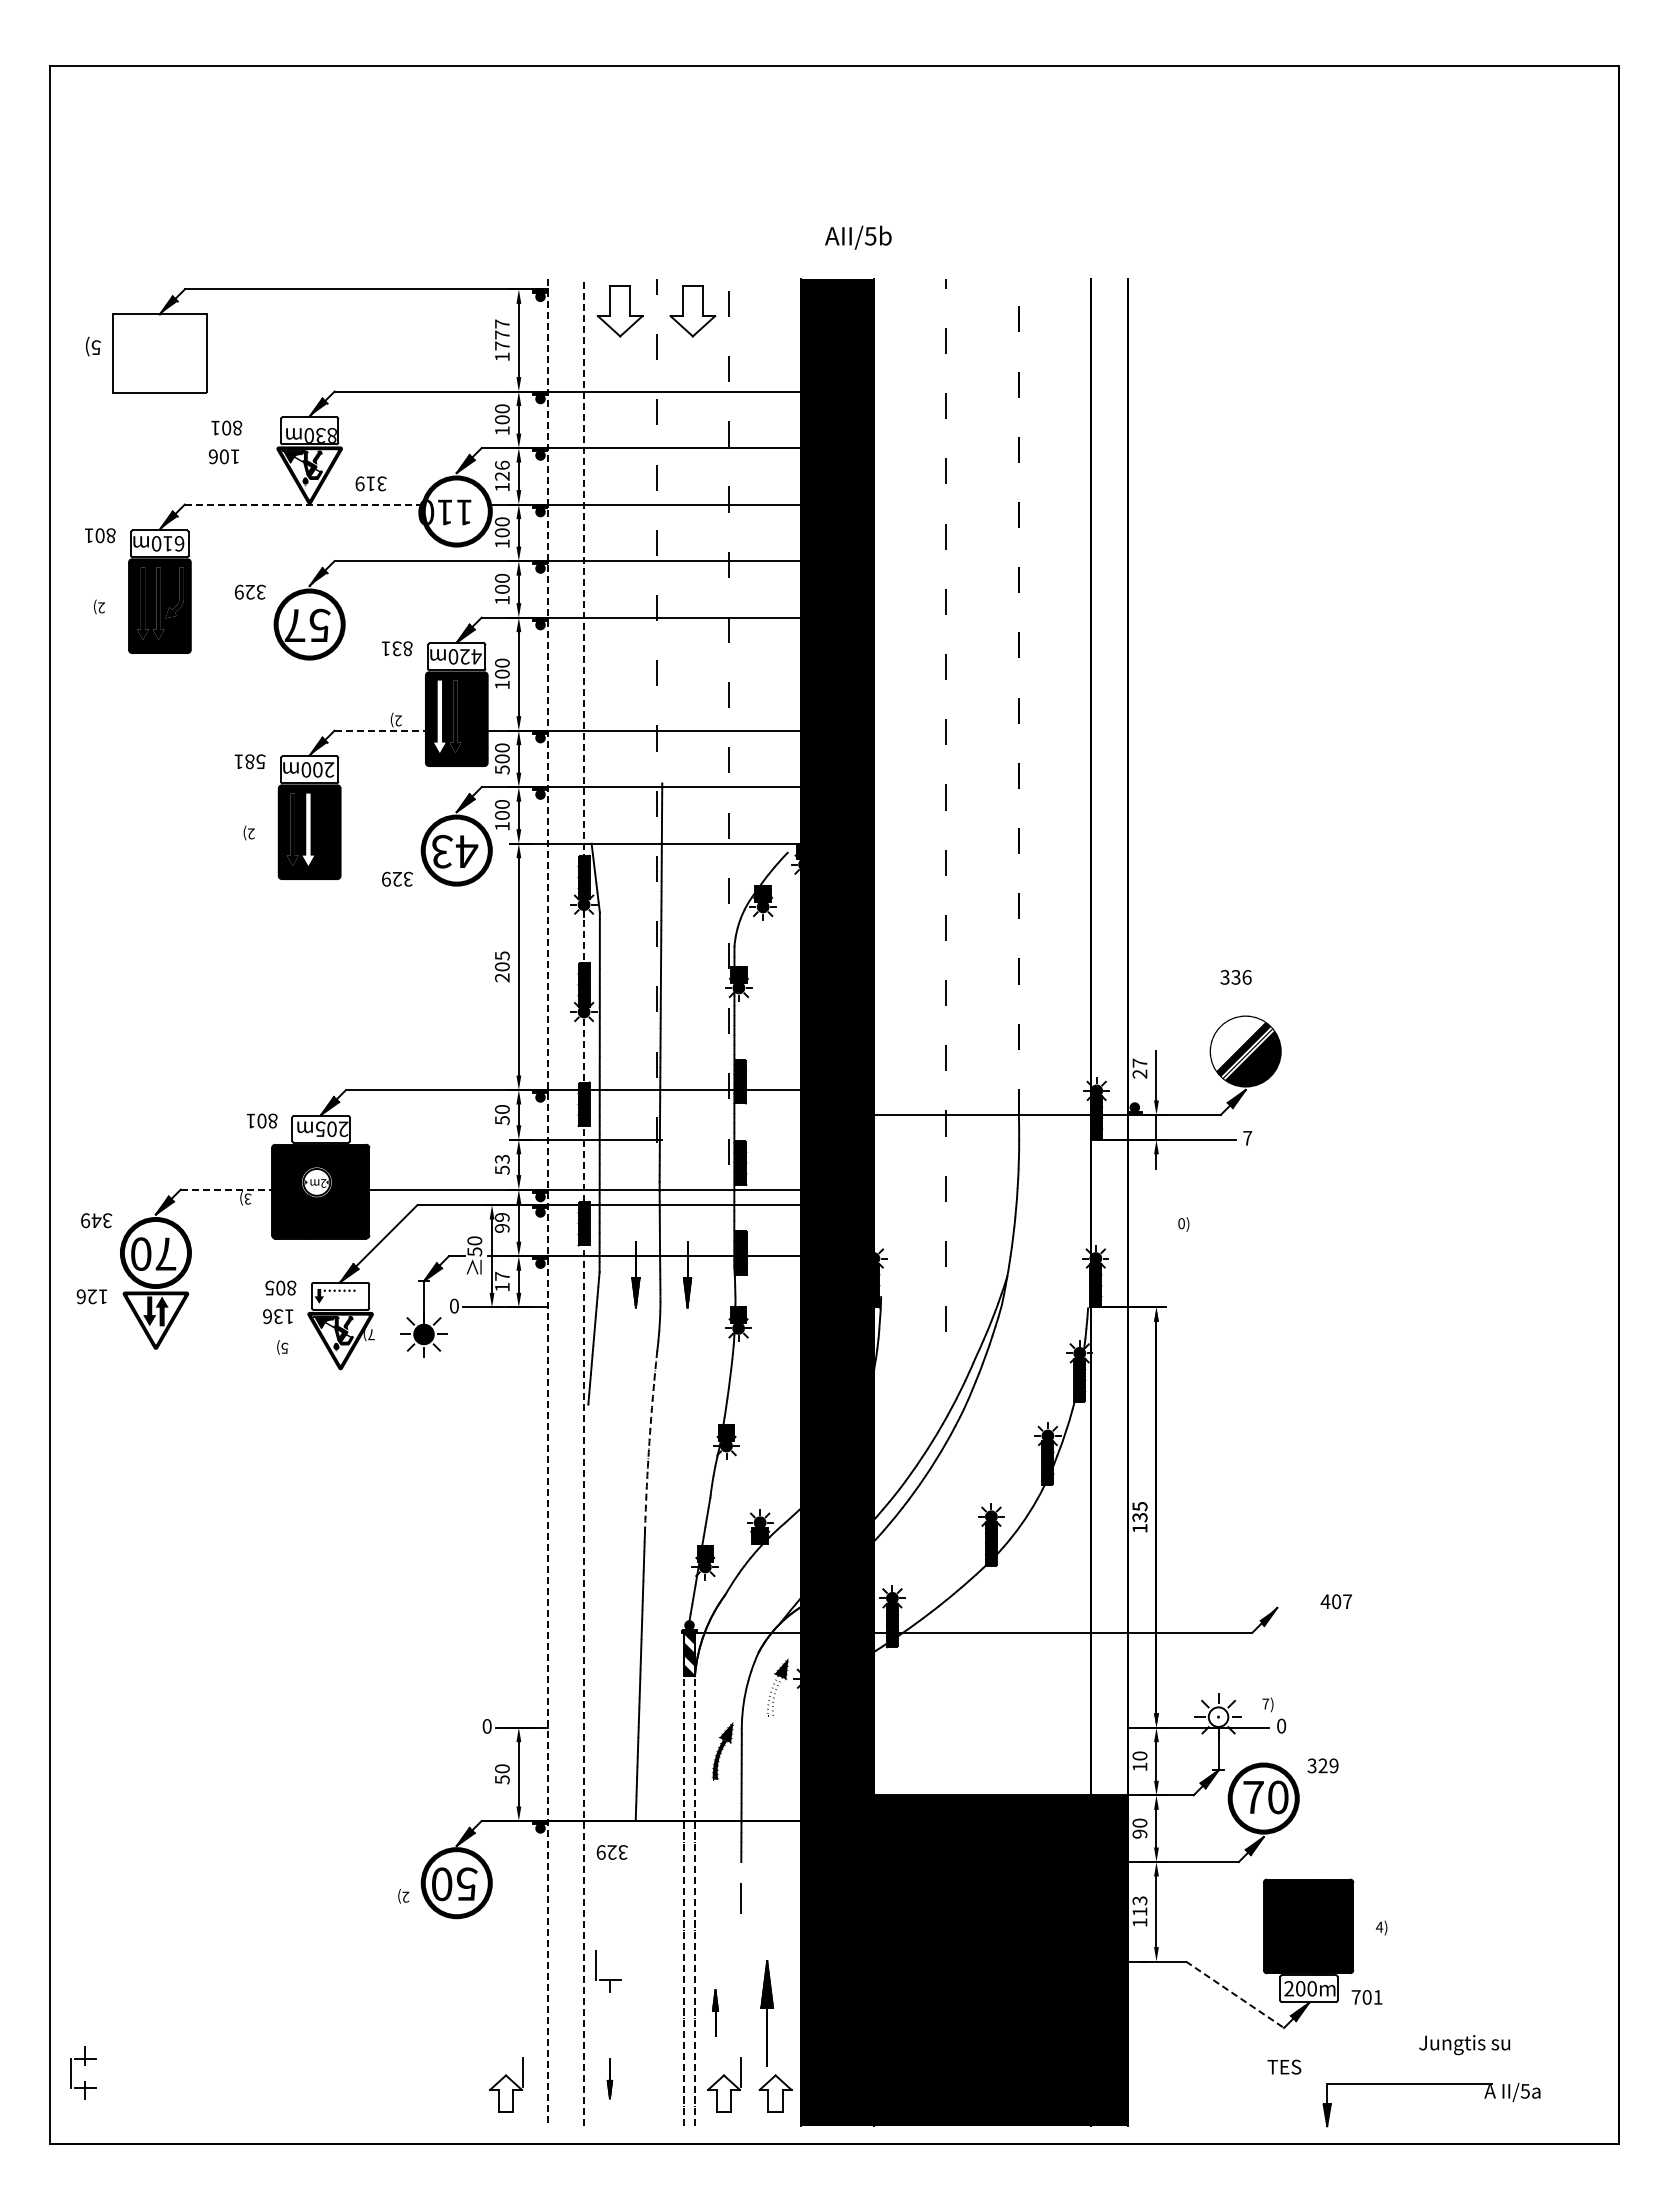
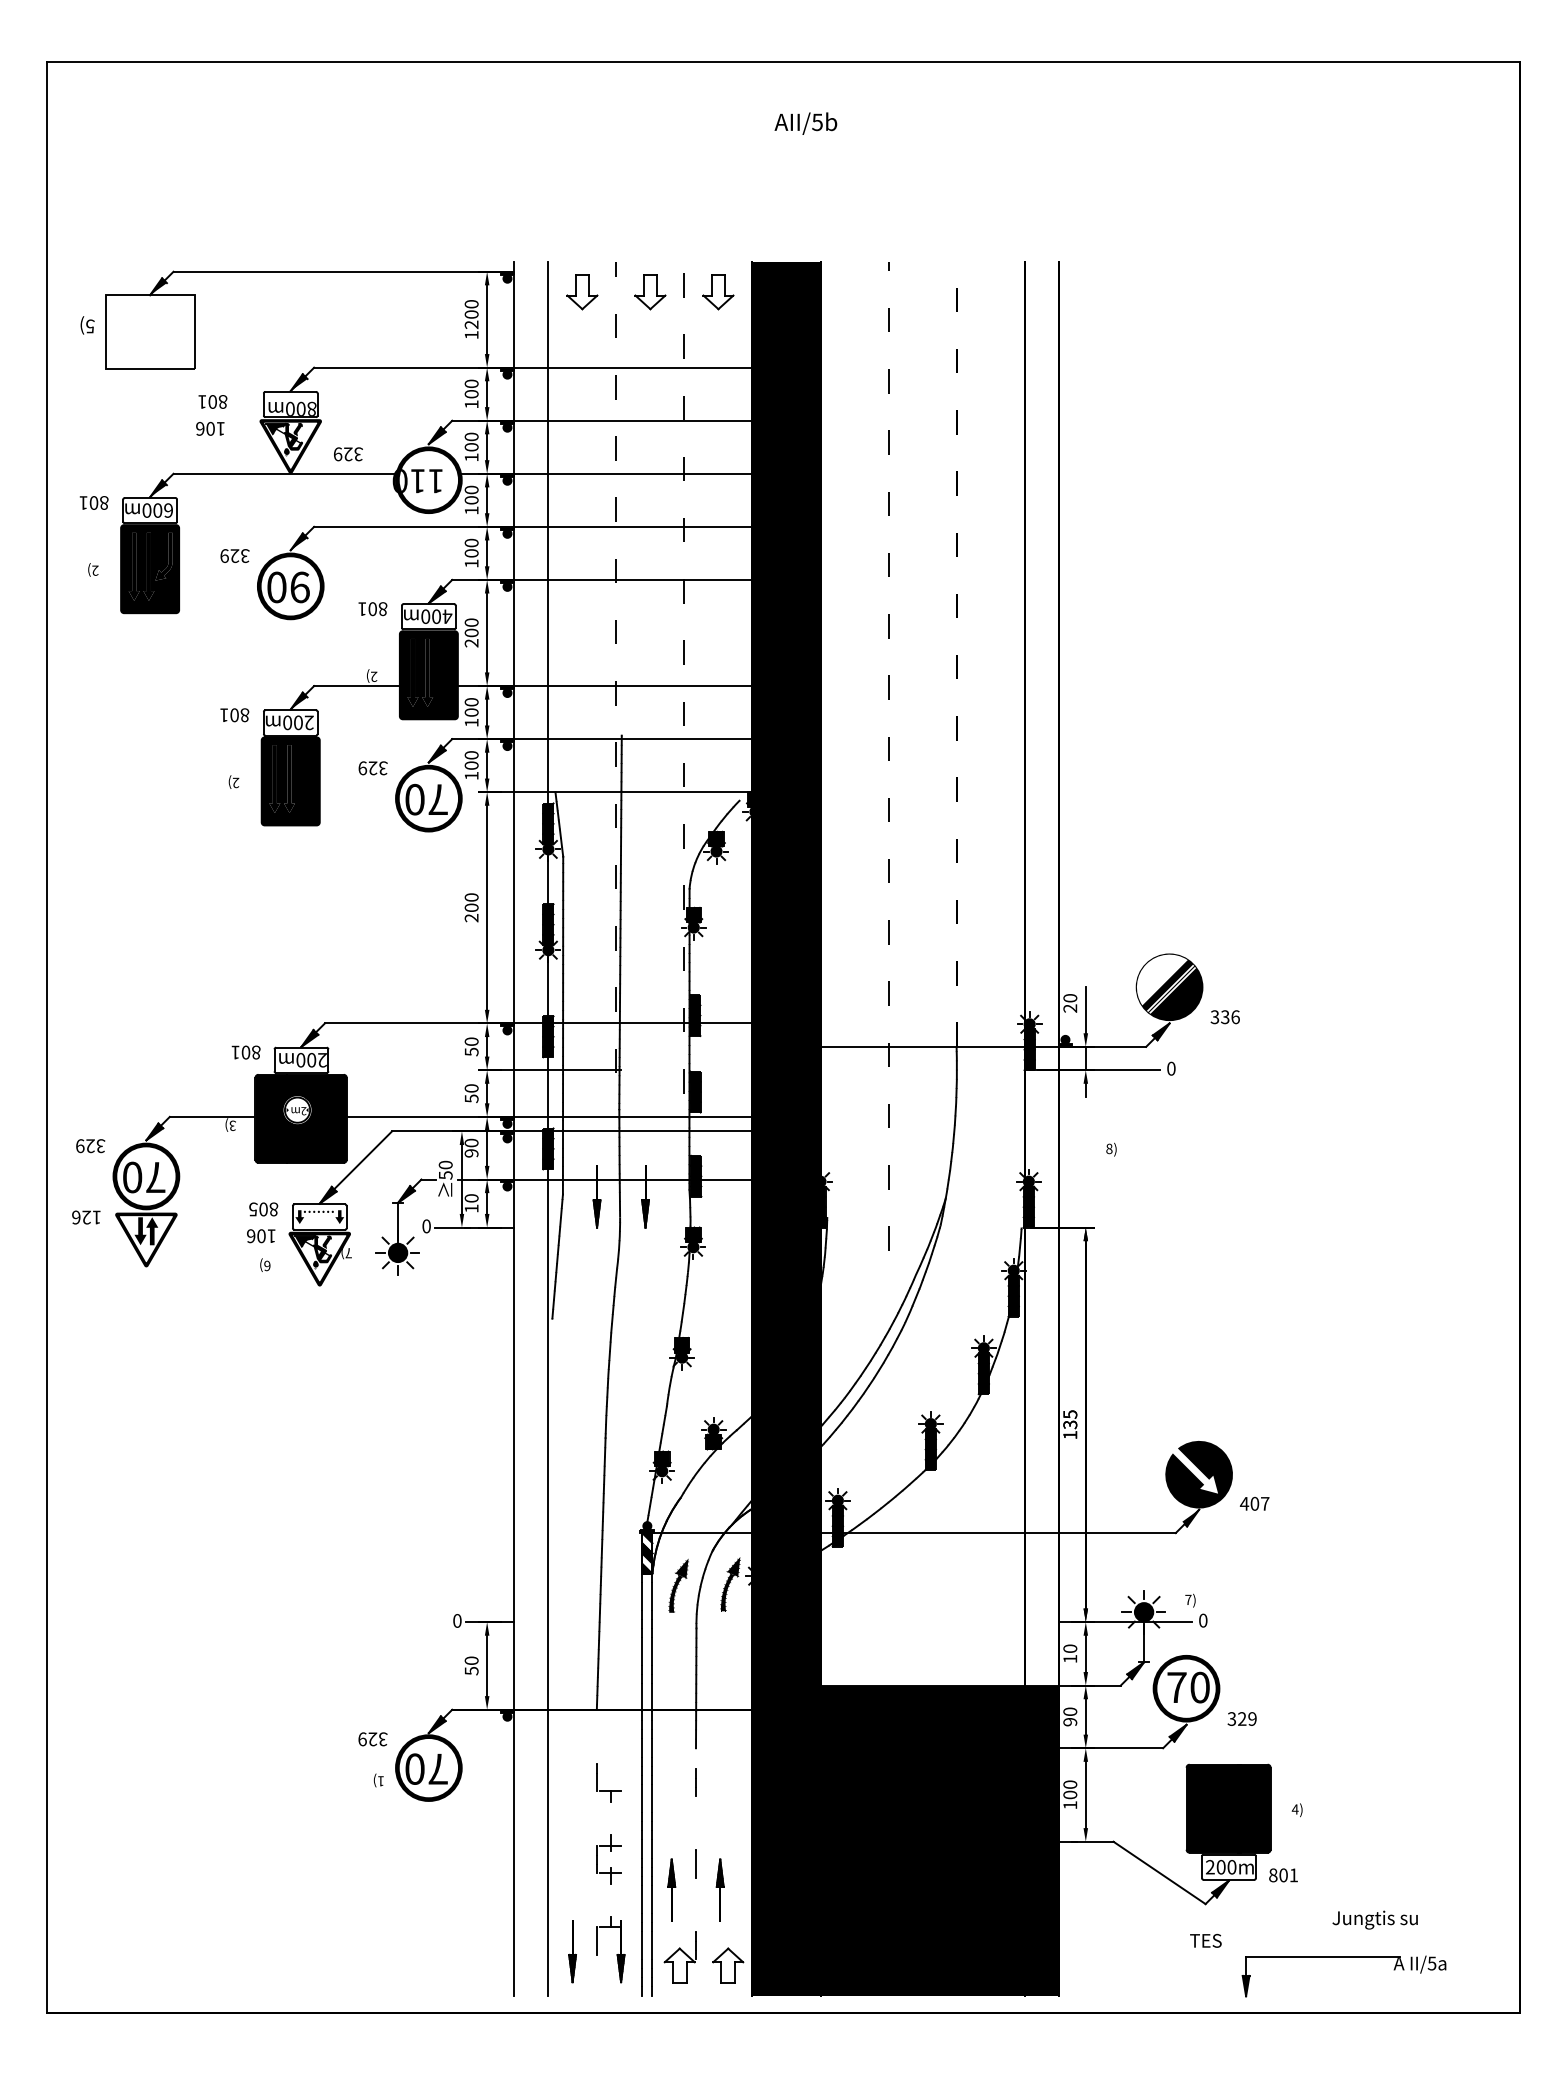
text: (858, 237) -> (806, 123), moved
part: (620, 311) -> (582, 292), size x0.71
part: (692, 311) -> (650, 292), size x0.71
part: (765, 311) -> (718, 292), added
text: (502, 334) -> (471, 314), 1777 -> 1200
text: (320, 435) -> (300, 408), 830m -> 800m
text: (502, 470) -> (471, 441), 126 -> 100
text: (370, 483) -> (347, 453), 319 -> 329
line: (303, 504) -> (284, 473), dashed -> solid
text: (167, 543) -> (157, 510), 610m -> 600m
text: (307, 625) -> (288, 587), 57 -> 90
text: (396, 648) -> (372, 608), 831 -> 801
text: (464, 656) -> (436, 616), 420m -> 400m
text: (502, 684) -> (471, 642), 100 -> 200
fill: (439, 716) -> (412, 672), added
line: (380, 730) -> (357, 685), dashed -> solid
text: (255, 761) -> (239, 714), 581 -> 801
text: (502, 769) -> (471, 722), 500 -> 100
fill: (308, 829) -> (289, 778), added
text: (455, 851) -> (427, 799), 43 -> 70
text: (397, 878) -> (373, 767), moved
text: (502, 955) -> (471, 897), 205 -> 200
text: (1235, 977) -> (1224, 1017), moved
text: (1139, 1062) -> (1069, 997), 27 -> 20
text: (320, 1129) -> (300, 1060), 205m -> 200m
text: (1247, 1137) -> (1171, 1068), 7 -> 0
text: (502, 1158) -> (471, 1087), 53 -> 50
line: (226, 1189) -> (212, 1116), dashed -> solid
line: (547, 1202) -> (514, 1129), dashed -> solid
line: (584, 1202) -> (548, 1129), dashed -> solid
text: (502, 1217) -> (471, 1143), 99 -> 90
text: (96, 1220) -> (90, 1145), 349 -> 329
text: (1181, 1223) -> (1109, 1148), 0) -> 8)
text: (502, 1275) -> (471, 1197), 17 -> 10
fill: (361, 1295) -> (339, 1216), added
text: (278, 1316) -> (261, 1236), 136 -> 106
text: (284, 1347) -> (267, 1265), 5) -> 6)
arc: (649, 1441) -> (609, 1353), dashed -> solid
fill: (1277, 1570) -> (1199, 1474), added
fill: (774, 1696) -> (727, 1592), added
fill: (1218, 1716) -> (1144, 1611), added
part: (722, 1751) -> (678, 1586), moved
text: (1322, 1765) -> (1241, 1718), moved
text: (611, 1852) -> (372, 1739), moved
text: (466, 1883) -> (437, 1768), 50 -> 70
text: (405, 1896) -> (380, 1780), 2) -> 1)
line: (684, 1901) -> (642, 1785), dashed -> solid
line: (694, 1901) -> (652, 1785), dashed -> solid
text: (1139, 1906) -> (1069, 1790), 113 -> 100
part: (608, 1979) -> (608, 1790), moved
line: (740, 1985) -> (695, 1864), added
line: (1235, 1995) -> (1159, 1873), dashed -> solid
text: (1355, 1997) -> (1272, 1875), 701 -> 801
part: (715, 2012) -> (671, 1889), size x1.43
part: (766, 2012) -> (719, 1889), size x0.62
part: (84, 2065) -> (609, 1851), moved
part: (609, 2078) -> (572, 1951), size x1.67
part: (656, 2081) -> (616, 1954), added
part: (506, 2084) -> (475, 1957), removed

